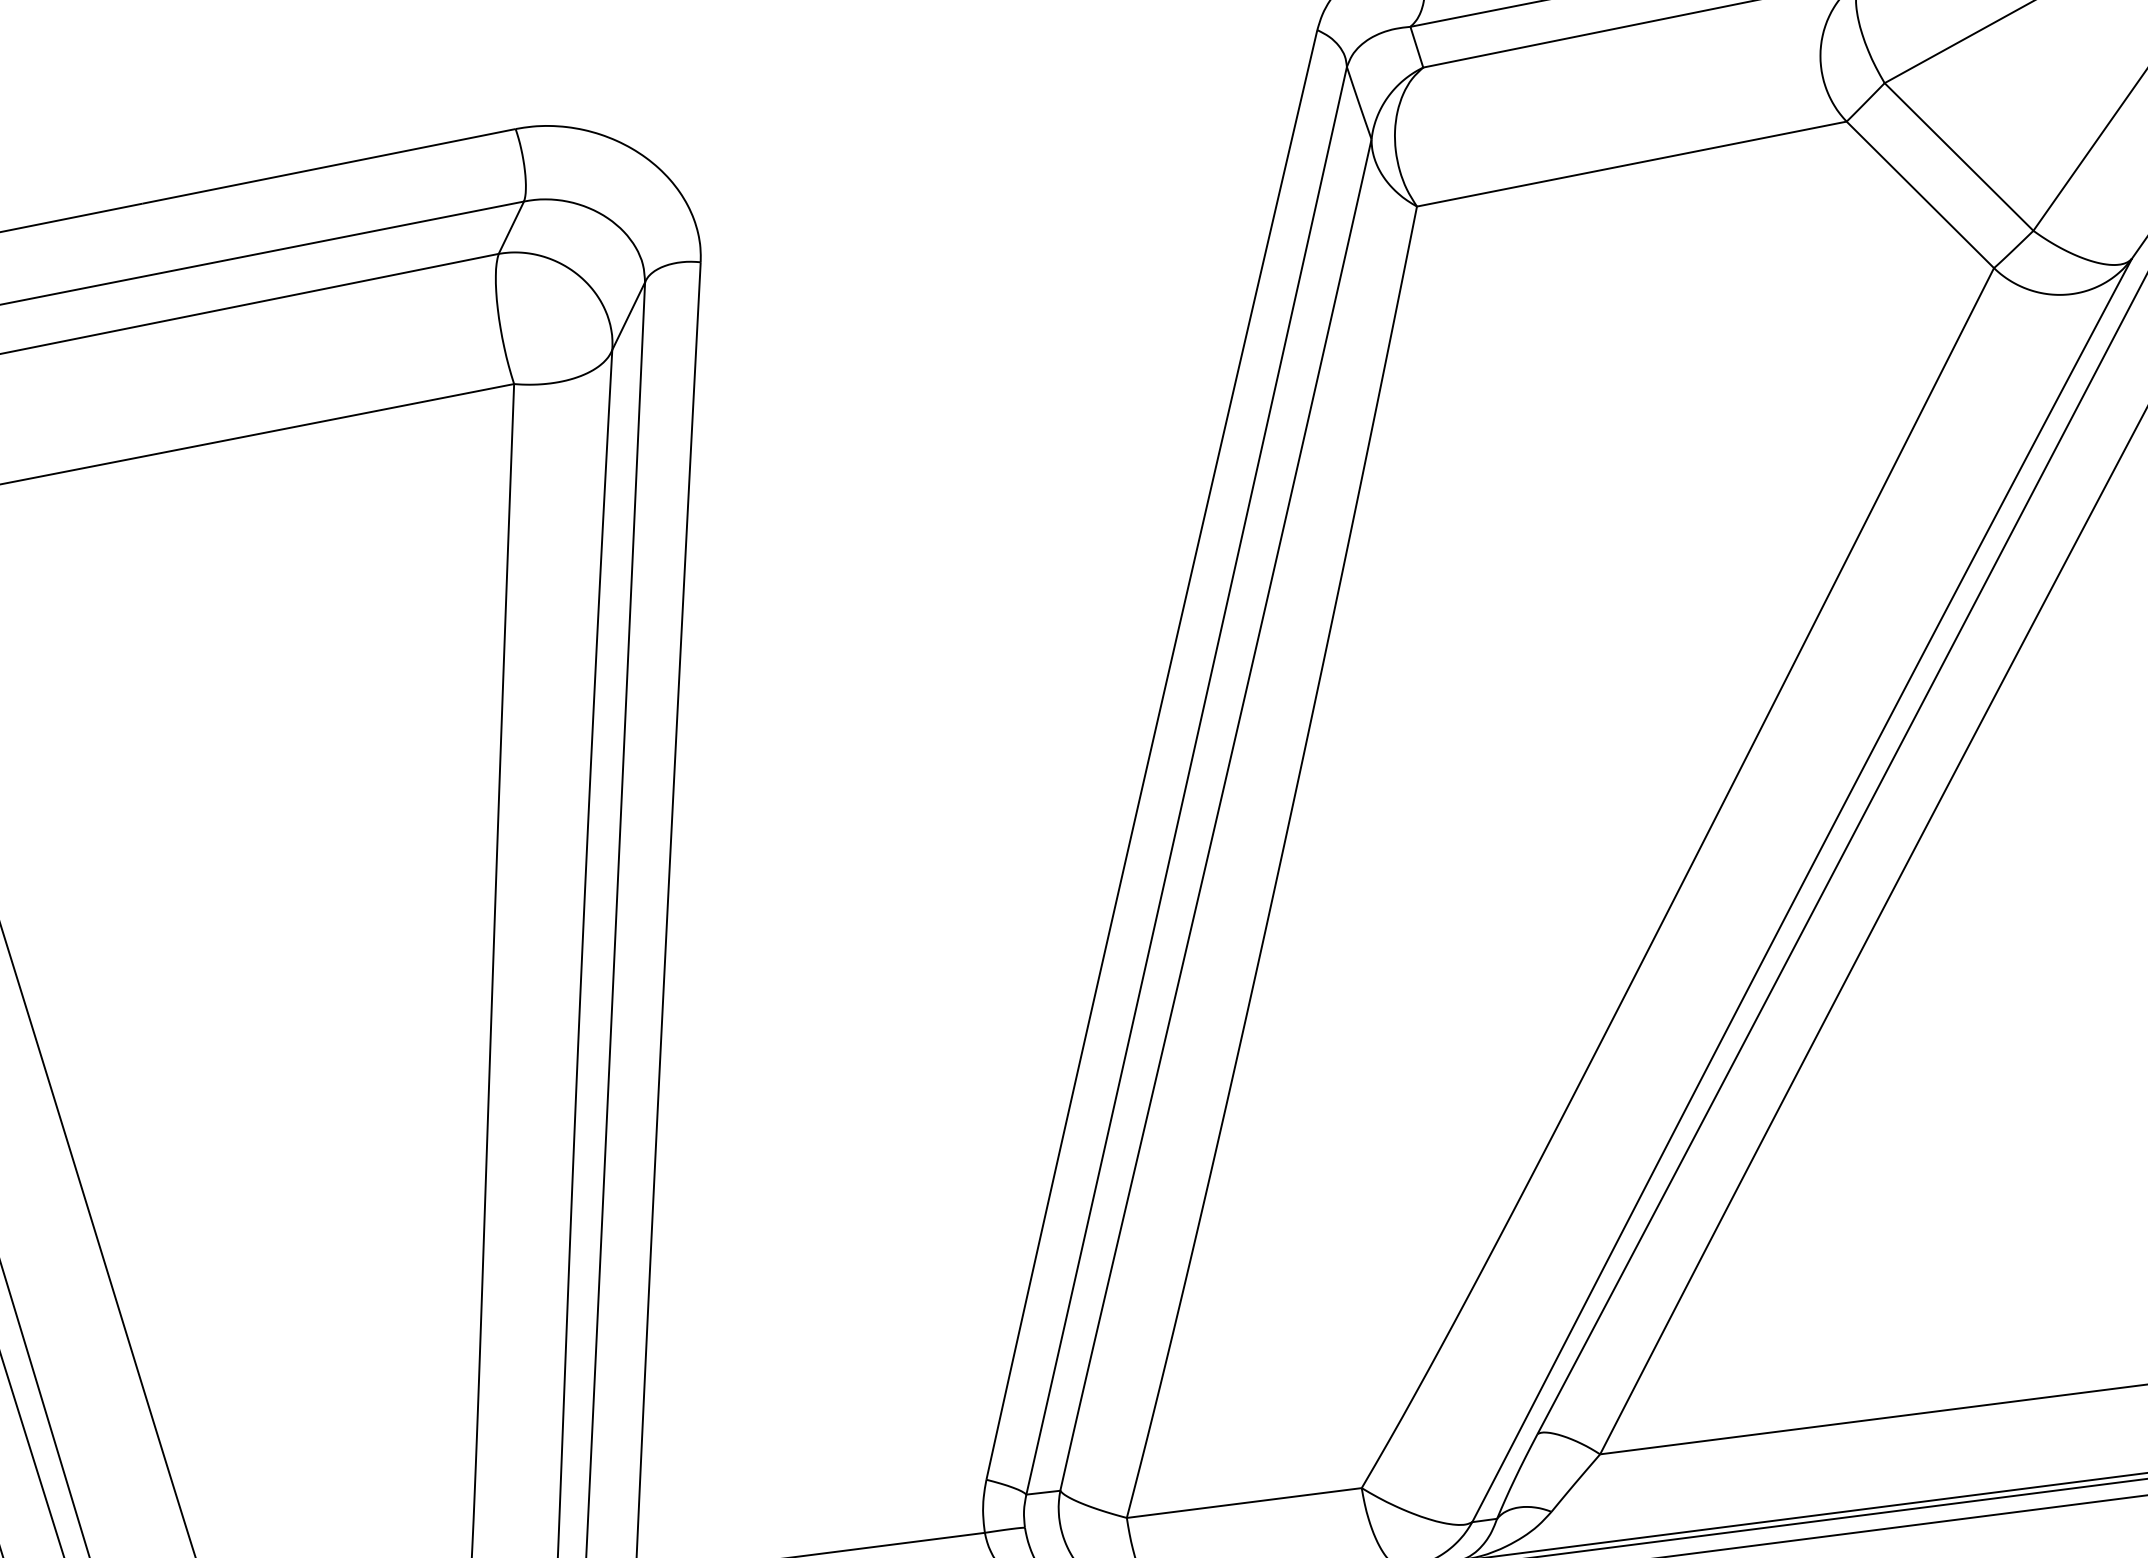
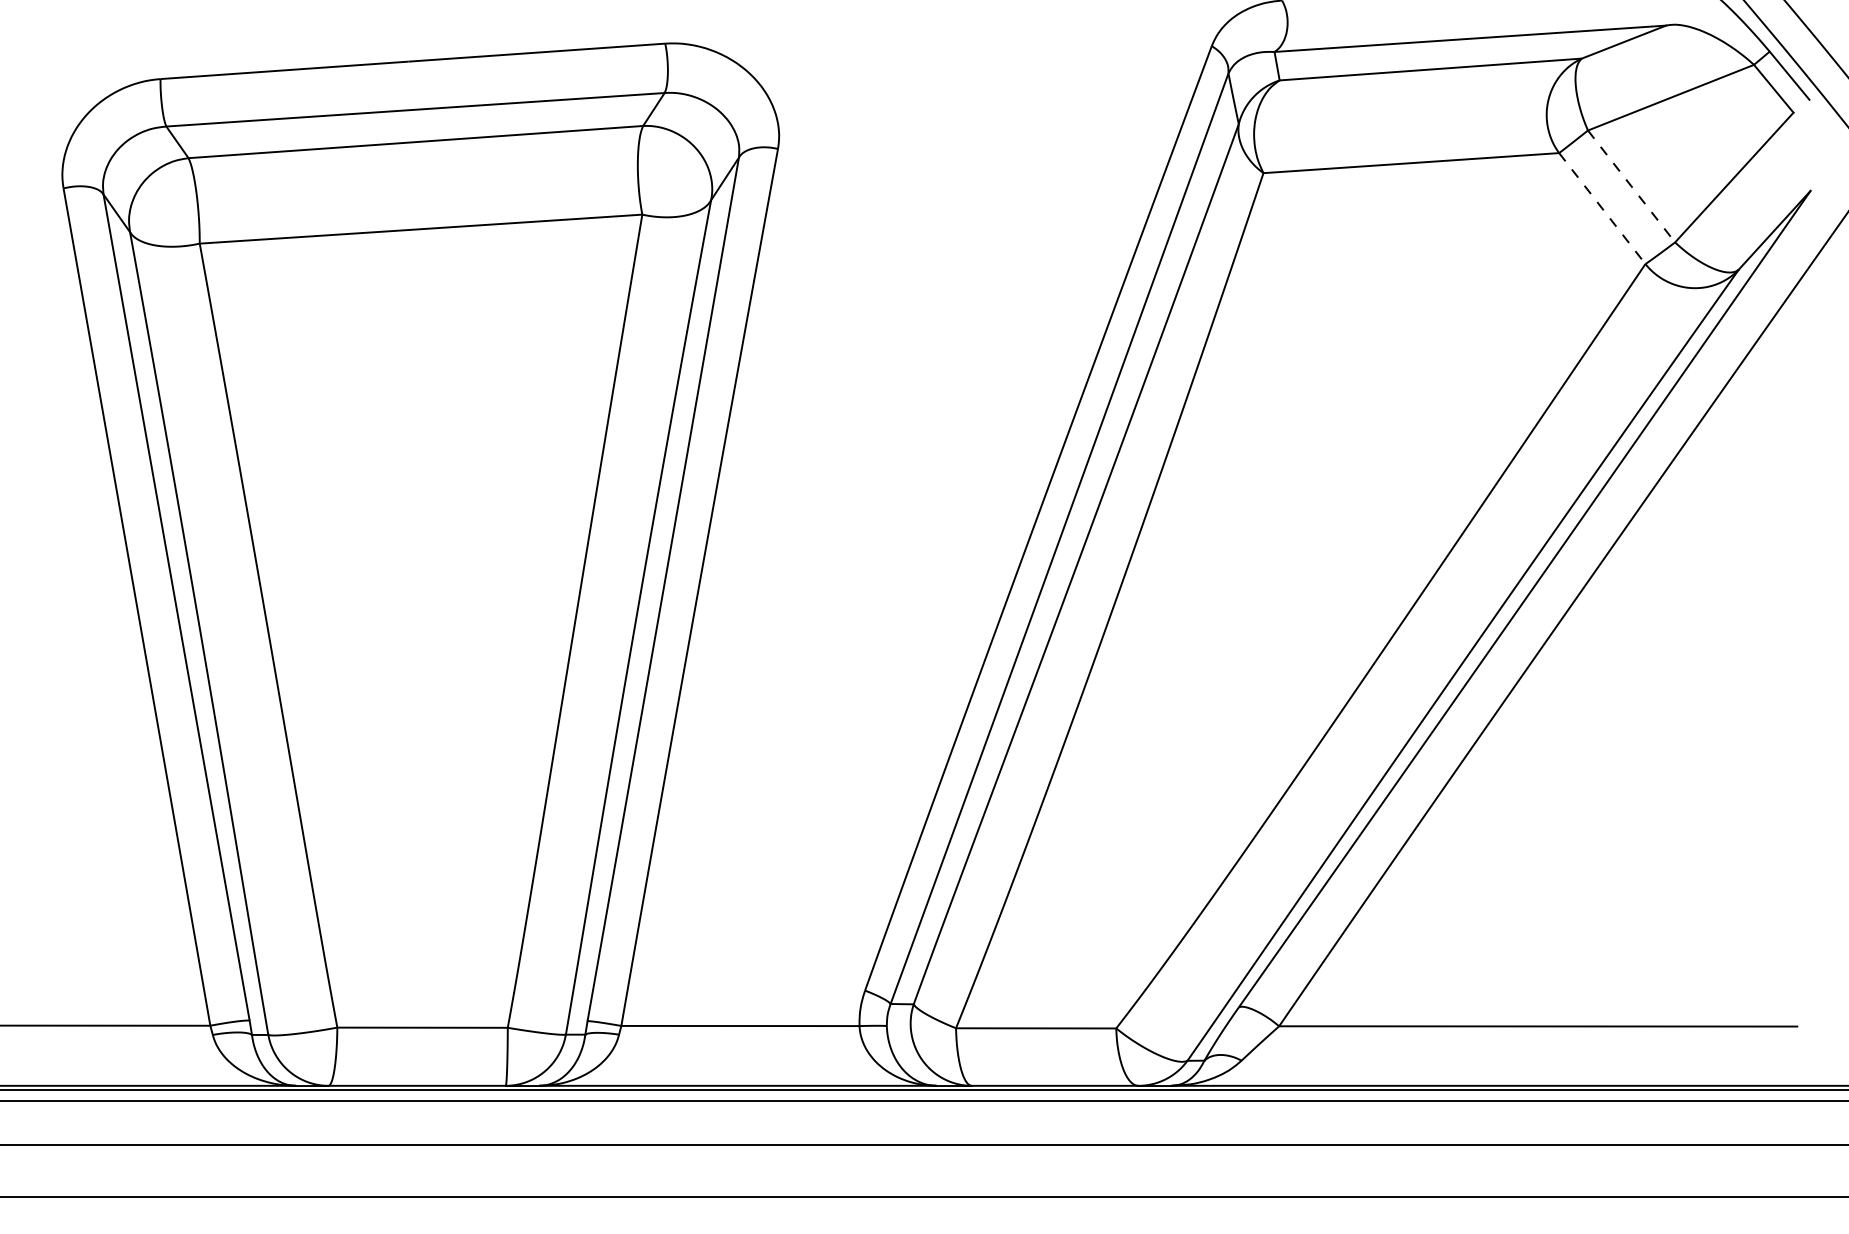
line: (1958, 157) -> (1631, 186), solid -> dashed
line: (1920, 194) -> (1602, 208), solid -> dashed

